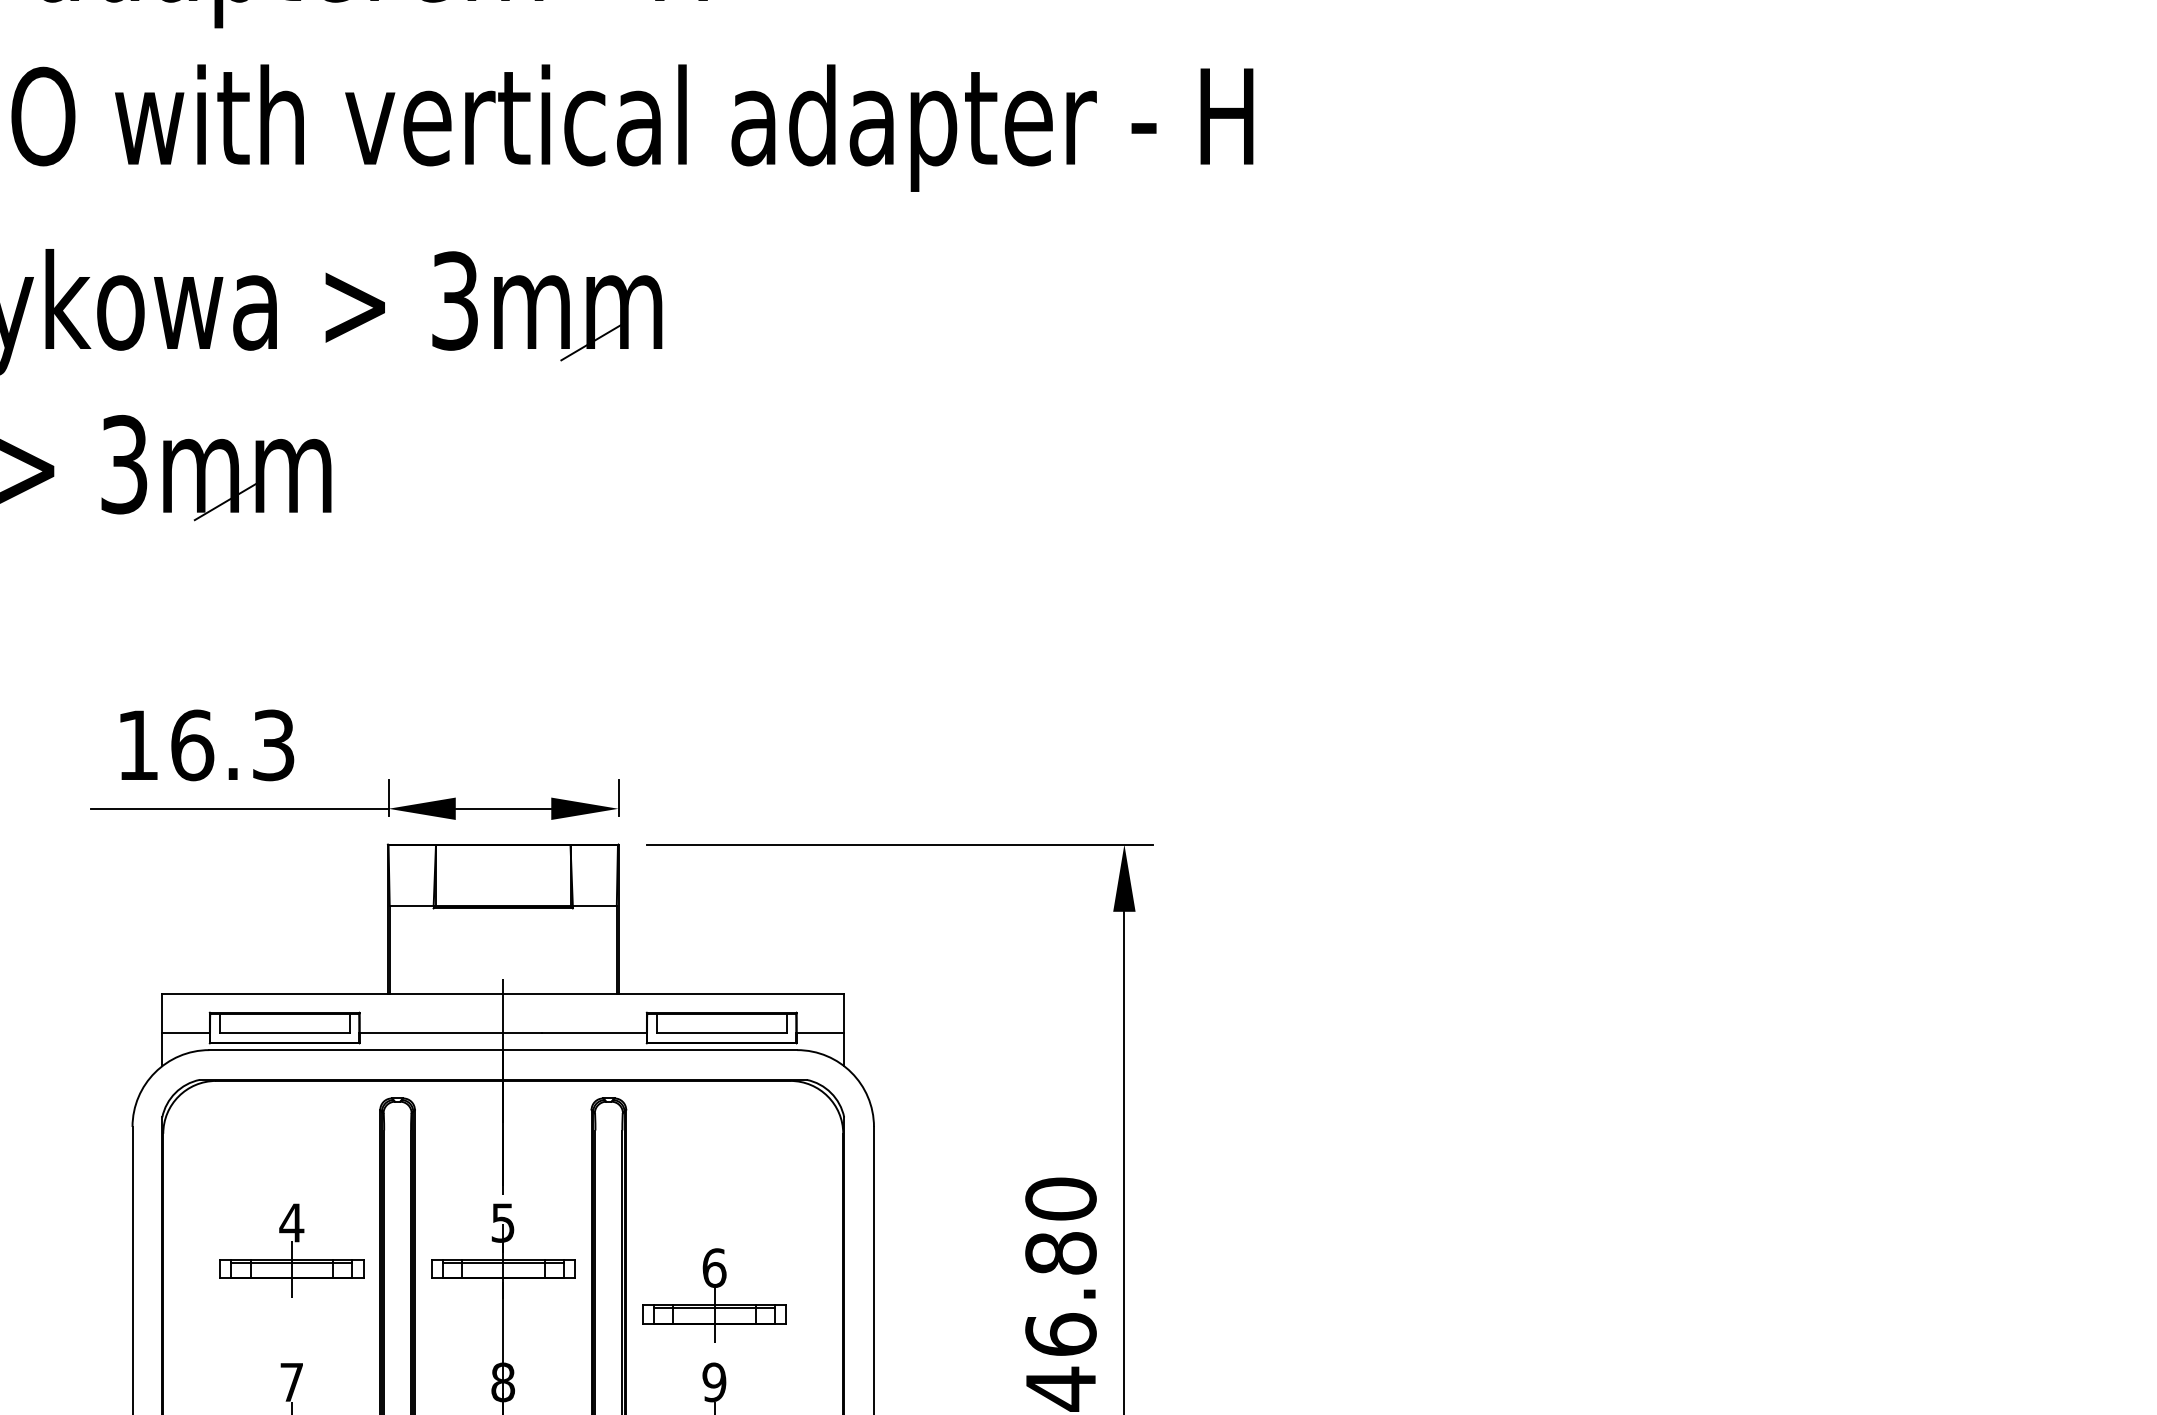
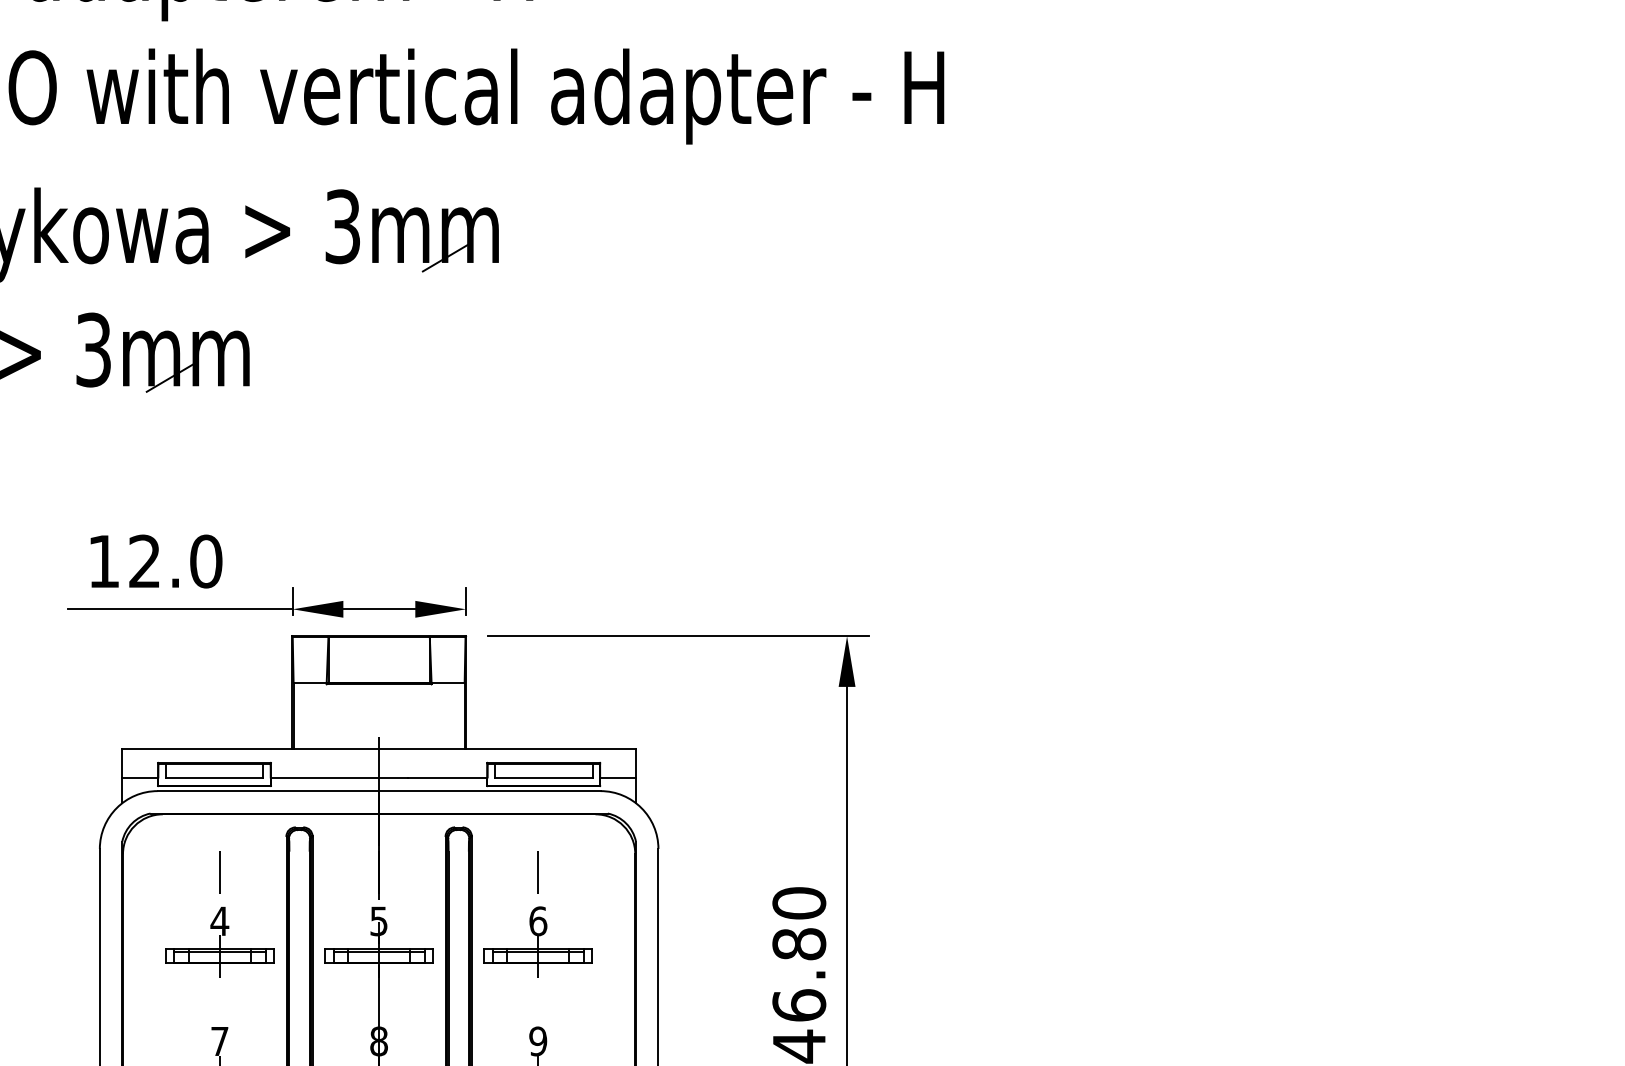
text: (232, 745) -> (175, 561), 16.3 -> 12.0
line: (714, 1156) -> (538, 871), added
line: (291, 1158) -> (219, 872), added
part: (713, 1294) -> (537, 941), moved

